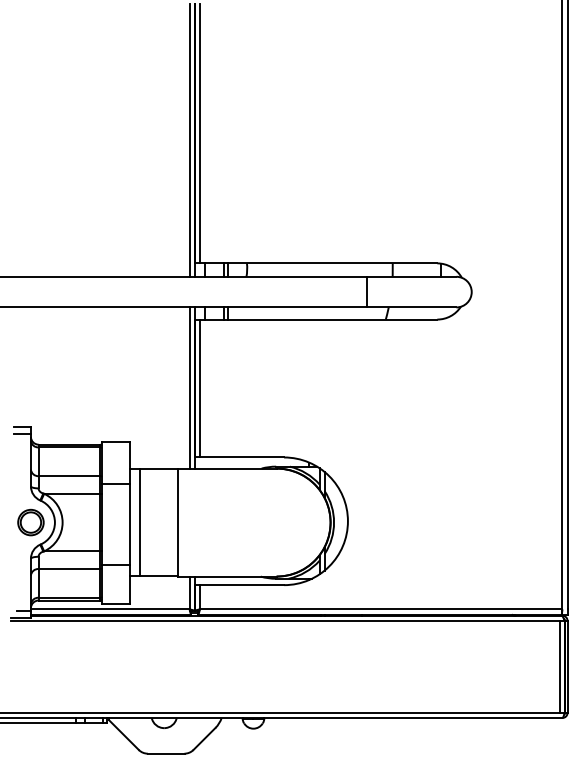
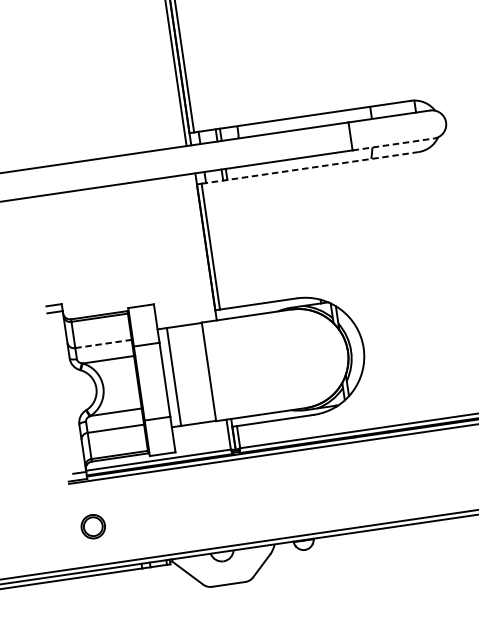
line: (411, 307) -> (393, 144), solid -> dashed
line: (318, 319) -> (309, 167), solid -> dashed
line: (189, 387) -> (201, 247), removed
line: (69, 476) -> (103, 344), solid -> dashed
part: (30, 522) -> (92, 526), moved

